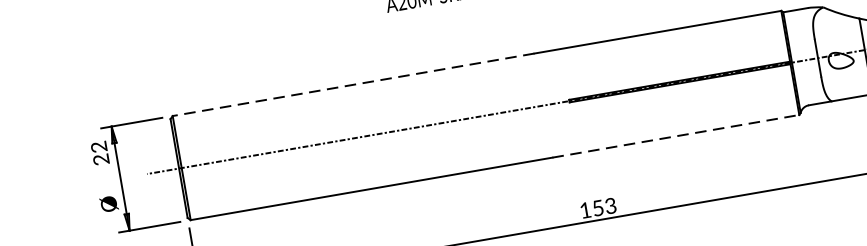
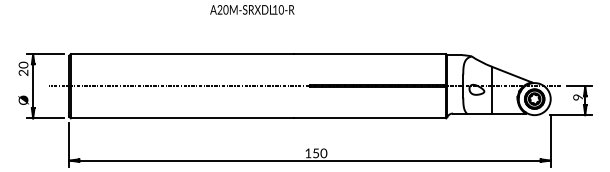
line: (353, 85) -> (182, 54), dashed -> solid
line: (676, 136) -> (370, 118), dashed -> solid
text: (100, 145) -> (24, 64), 22 -> 20
text: (610, 206) -> (323, 153), 153 -> 150

